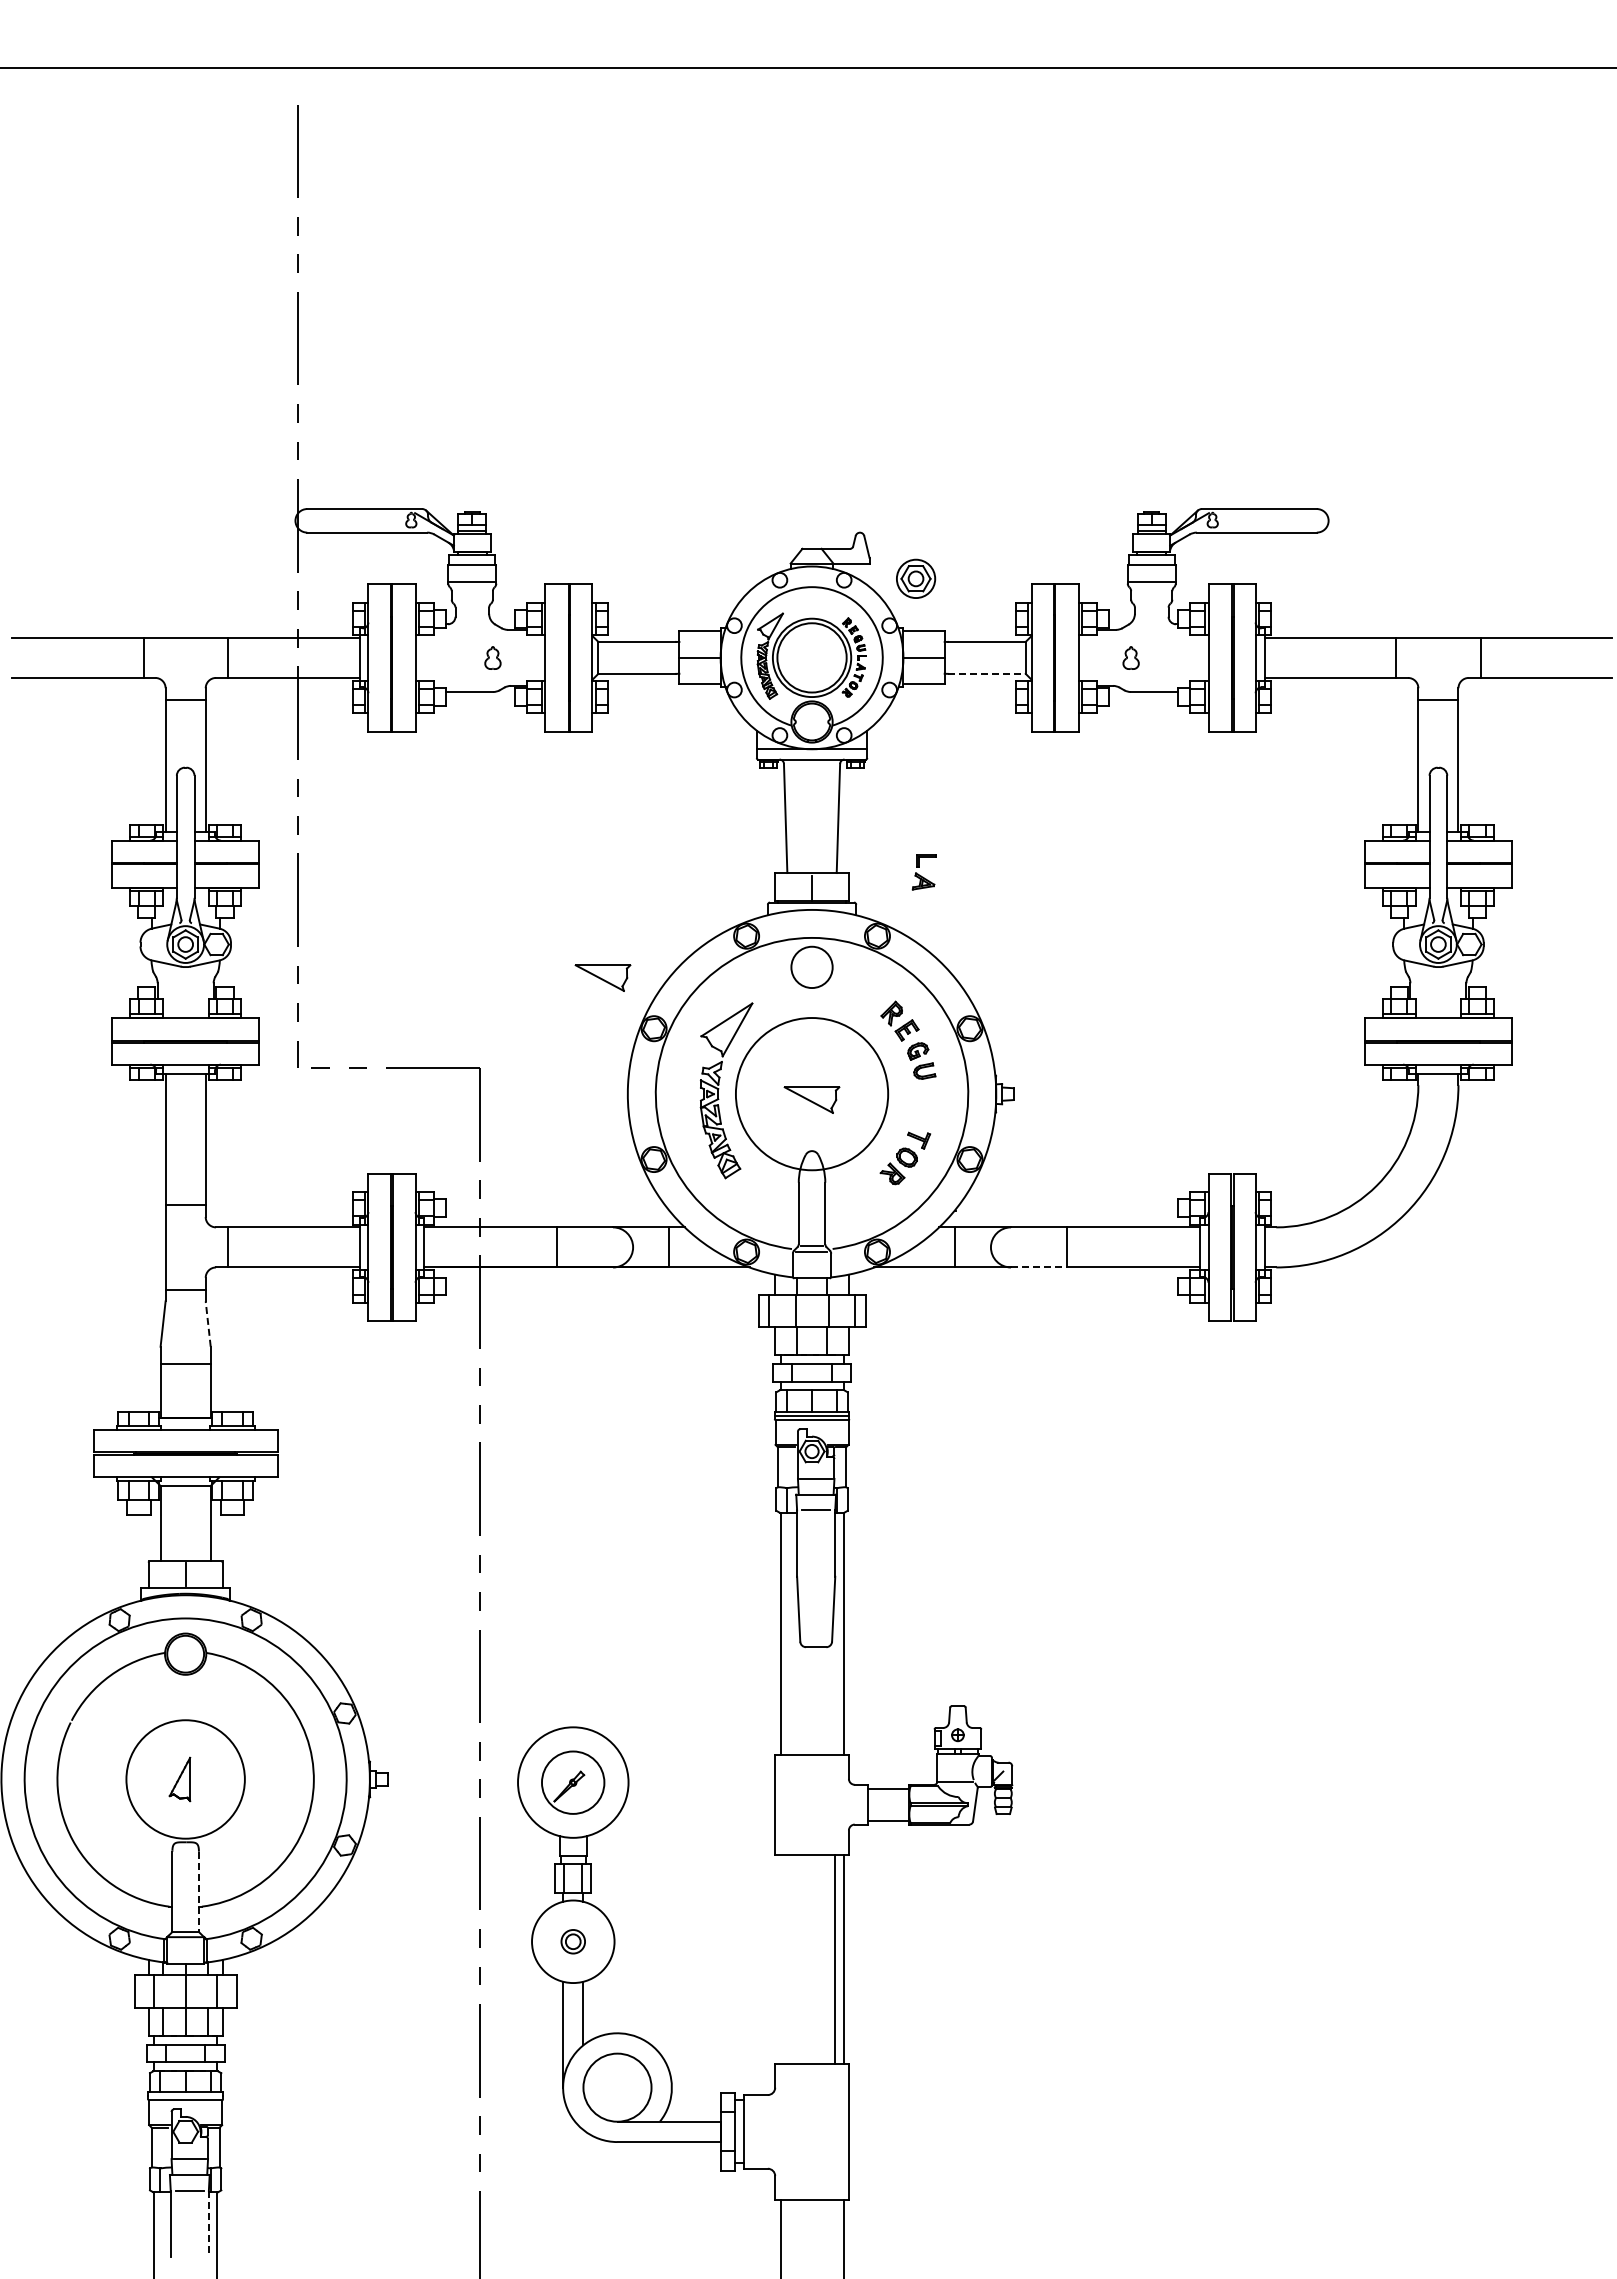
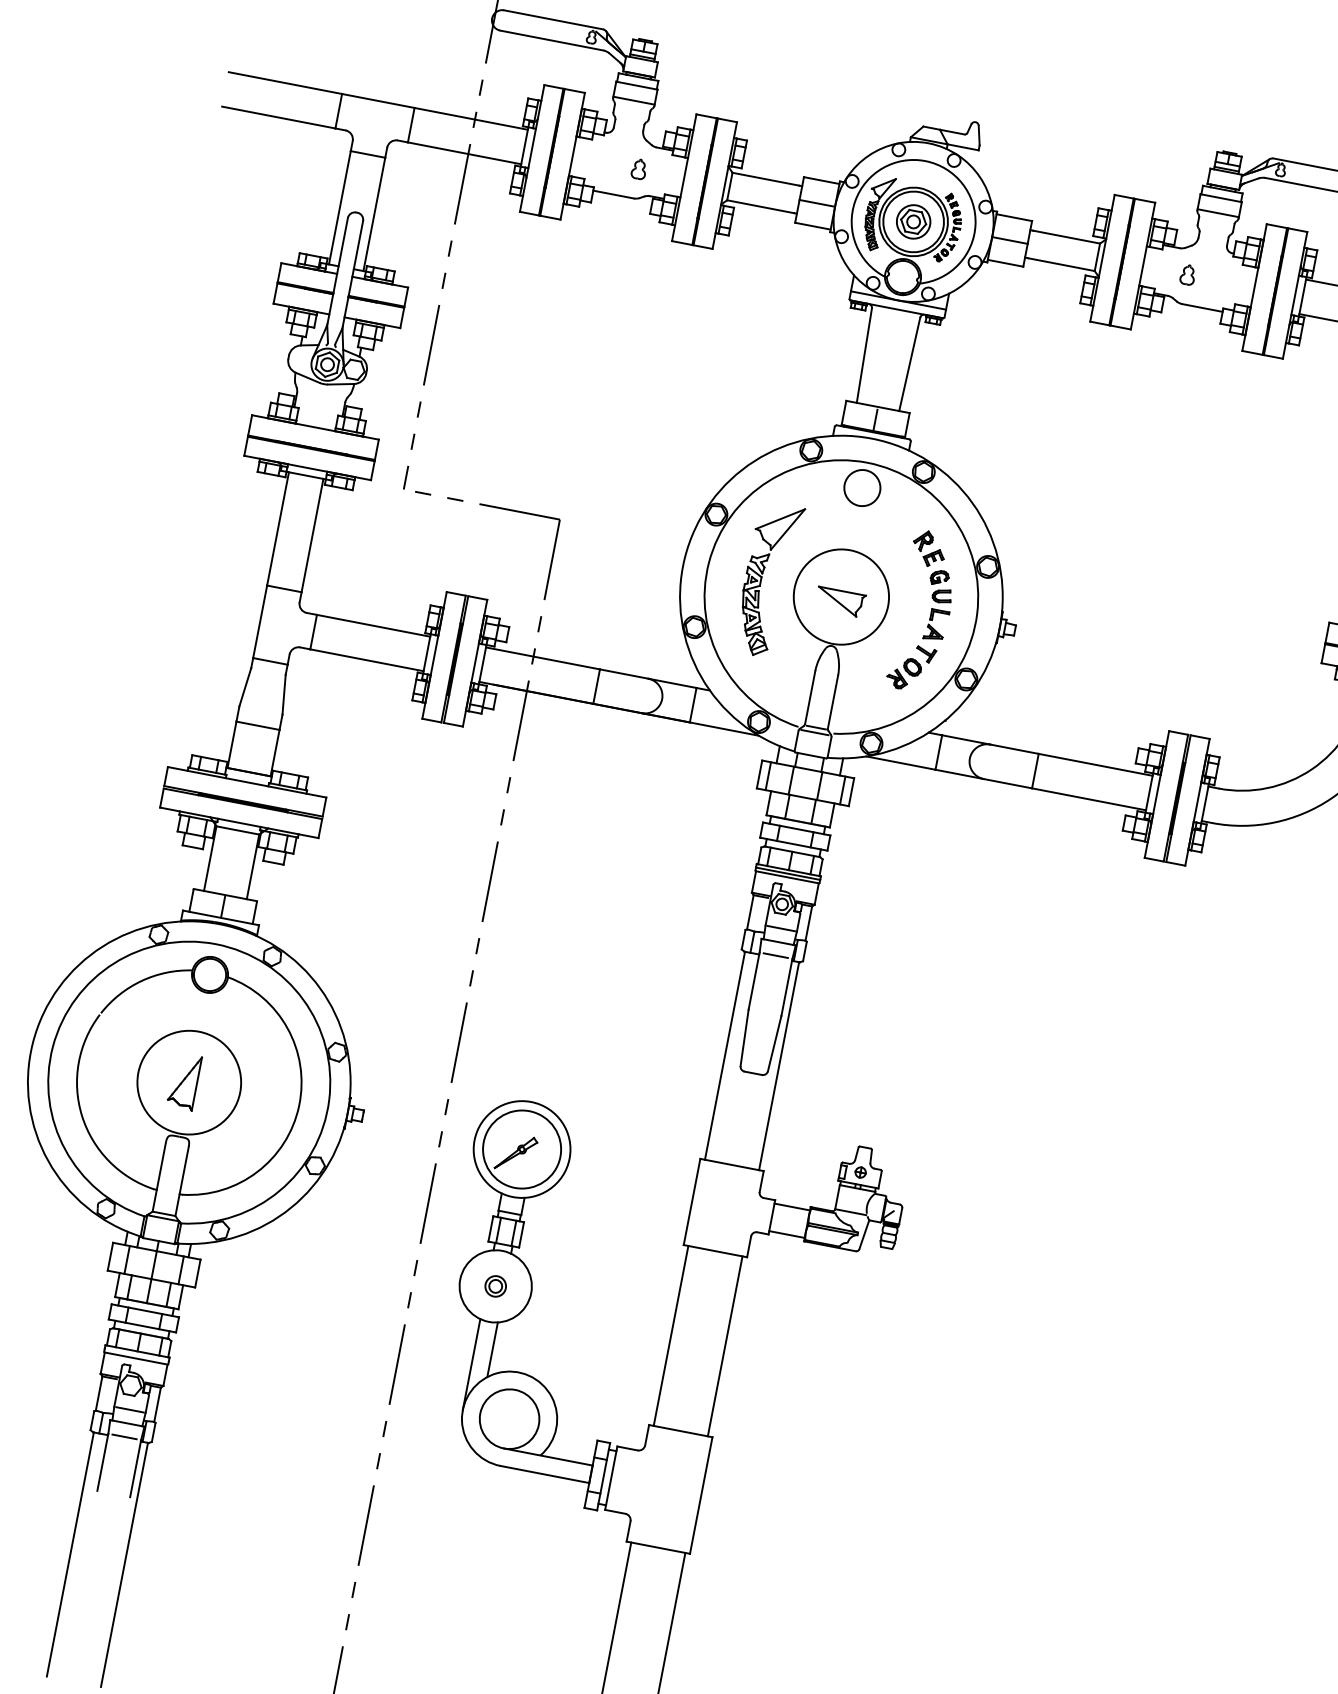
part: (916, 578) -> (914, 221), moved
line: (986, 673) -> (1061, 264), dashed -> solid
part: (923, 872) -> (935, 625), moved
part: (602, 977) -> (680, 462), removed
circle: (811, 1093) -> (841, 596), size x0.71
line: (1039, 1267) -> (1008, 783), dashed -> solid
line: (208, 1324) -> (284, 695), dashed -> solid
part: (179, 1779) -> (183, 1081), size x1.43
part: (572, 1782) -> (521, 1149), size x1.43
line: (198, 1892) -> (181, 1181), dashed -> solid
line: (834, 1959) -> (670, 1335), moved
line: (208, 2224) -> (135, 1469), dashed -> solid

